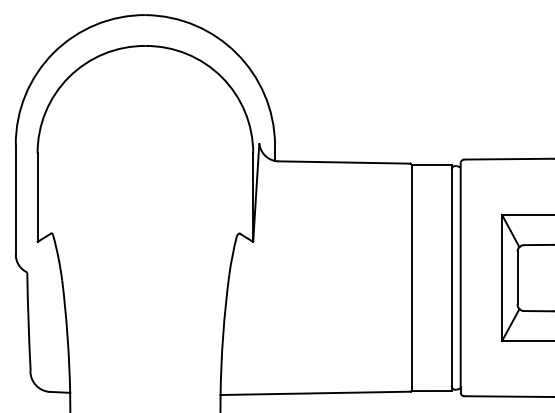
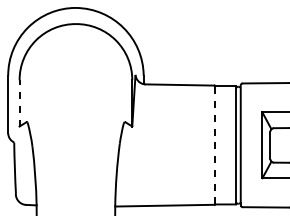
line: (37, 195) -> (19, 102), solid -> dashed
line: (412, 276) -> (215, 144), solid -> dashed

